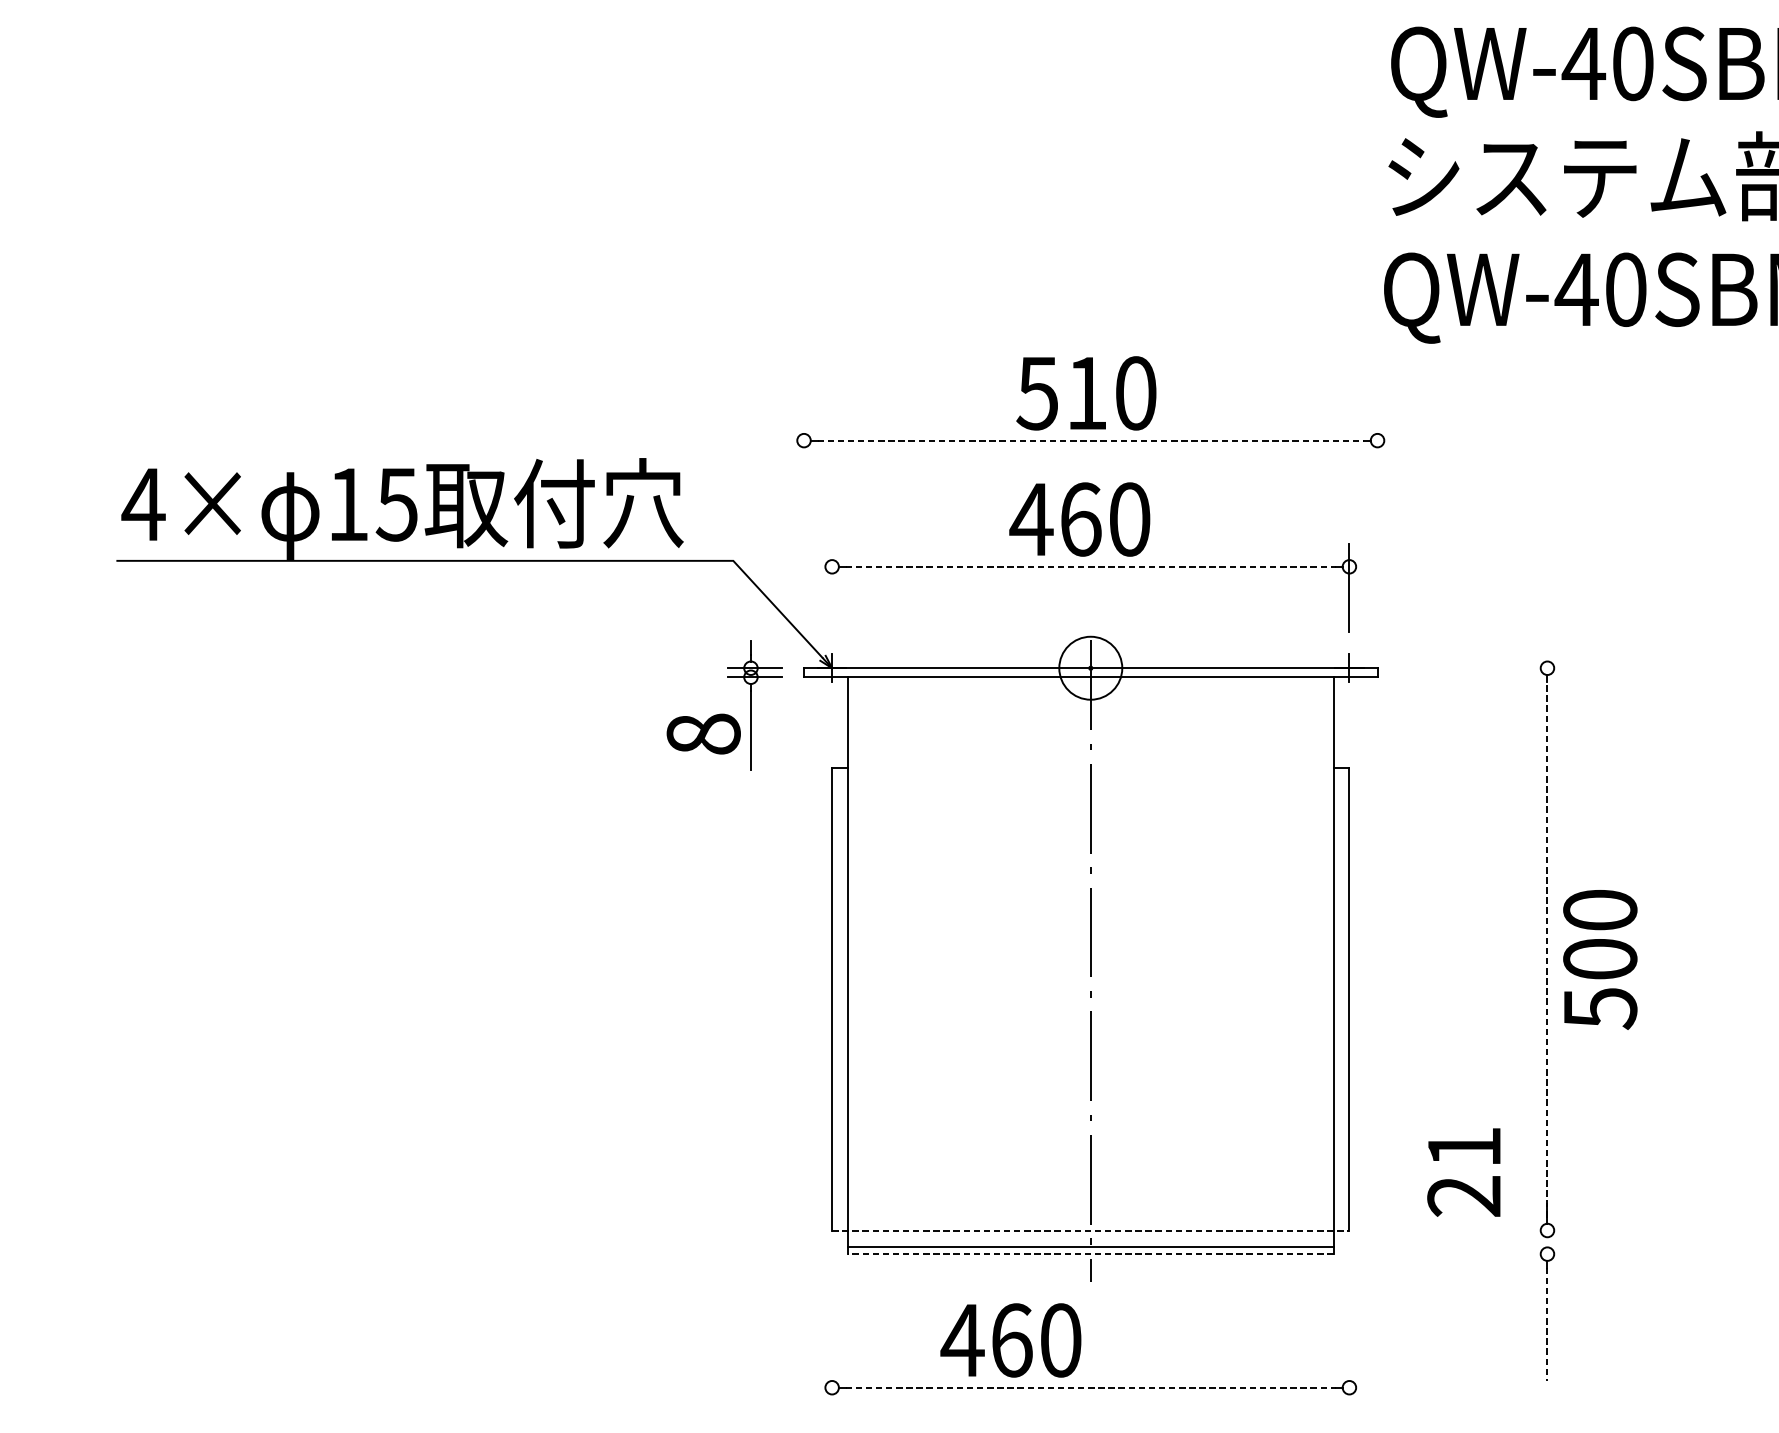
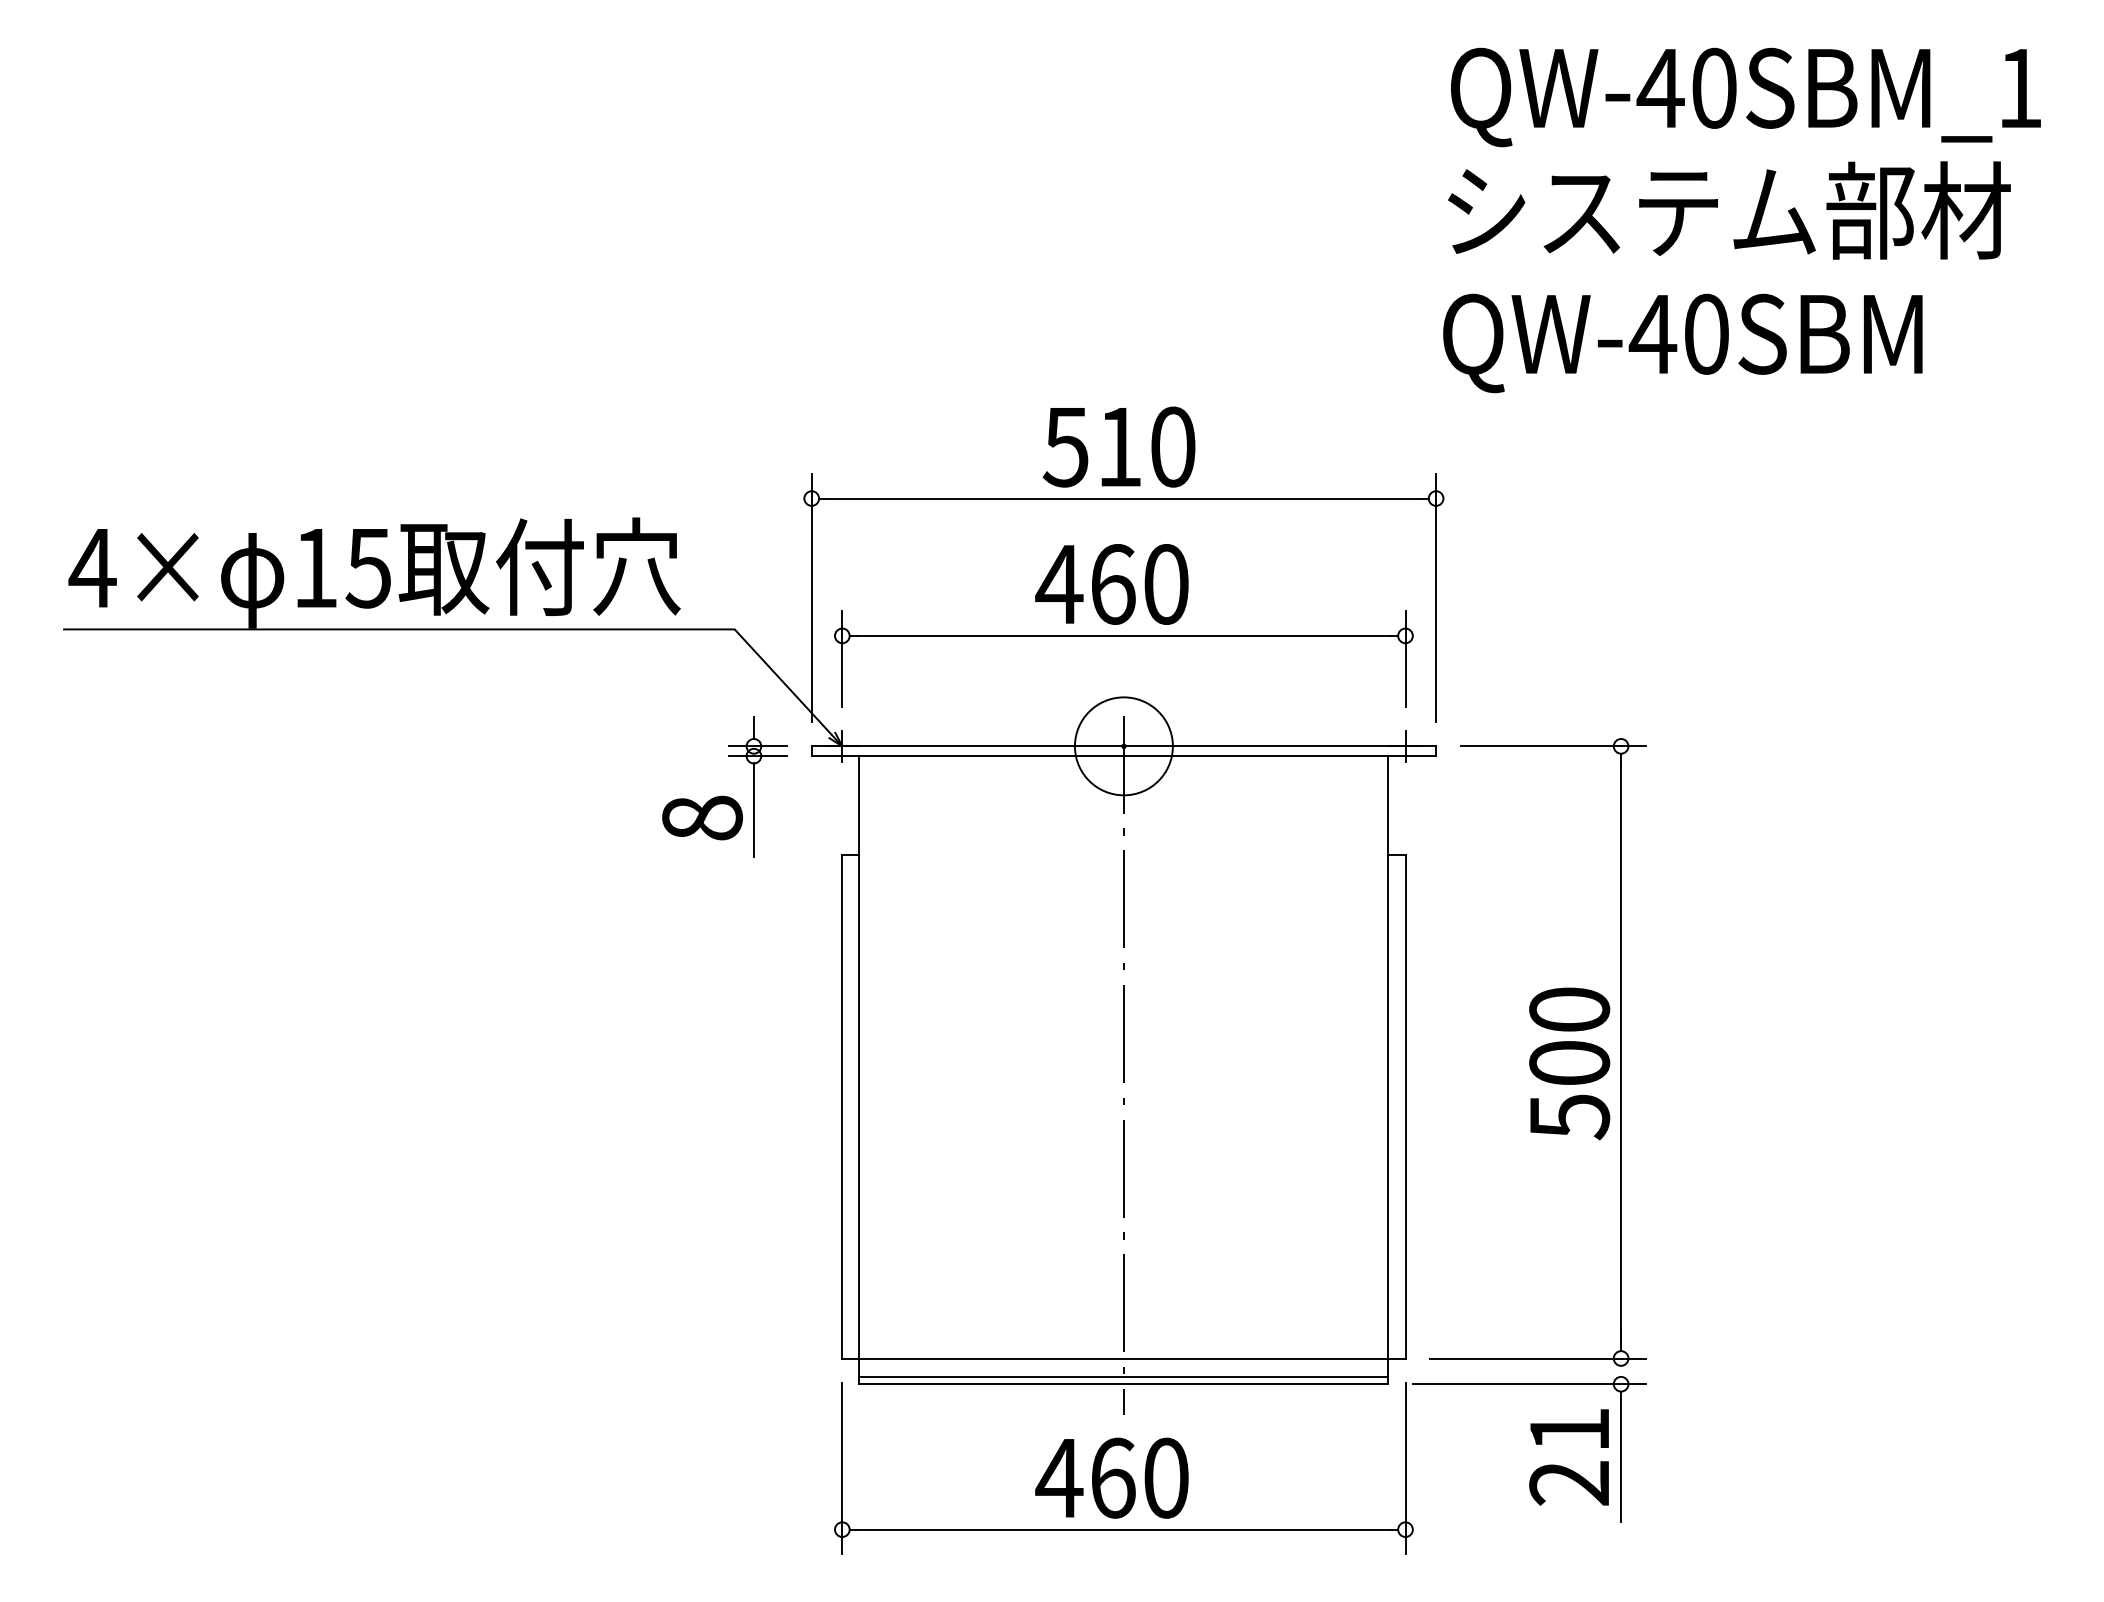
line: (1090, 440) -> (1123, 498), dashed -> solid
line: (803, 531) -> (811, 597), added
line: (1377, 531) -> (1436, 597), added
line: (1090, 566) -> (1123, 635), dashed -> solid
line: (832, 587) -> (842, 658), added
circle: (1090, 668) -> (1123, 746), size x1.43
line: (1484, 668) -> (1552, 746), added
line: (1547, 948) -> (1621, 1051), dashed -> solid
text: (1600, 959) -> (1569, 1063), moved
text: (1463, 1172) -> (1568, 1457), moved
line: (1090, 1230) -> (1123, 1358), dashed -> solid
line: (1470, 1230) -> (1537, 1358), added
line: (1090, 1254) -> (1123, 1384), dashed -> solid
line: (1462, 1254) -> (1528, 1384), added
line: (1547, 1324) -> (1621, 1460), dashed -> solid
line: (832, 1331) -> (842, 1468), added
line: (1349, 1331) -> (1405, 1468), added
text: (1010, 1339) -> (1111, 1477), moved
line: (1090, 1387) -> (1123, 1529), dashed -> solid

